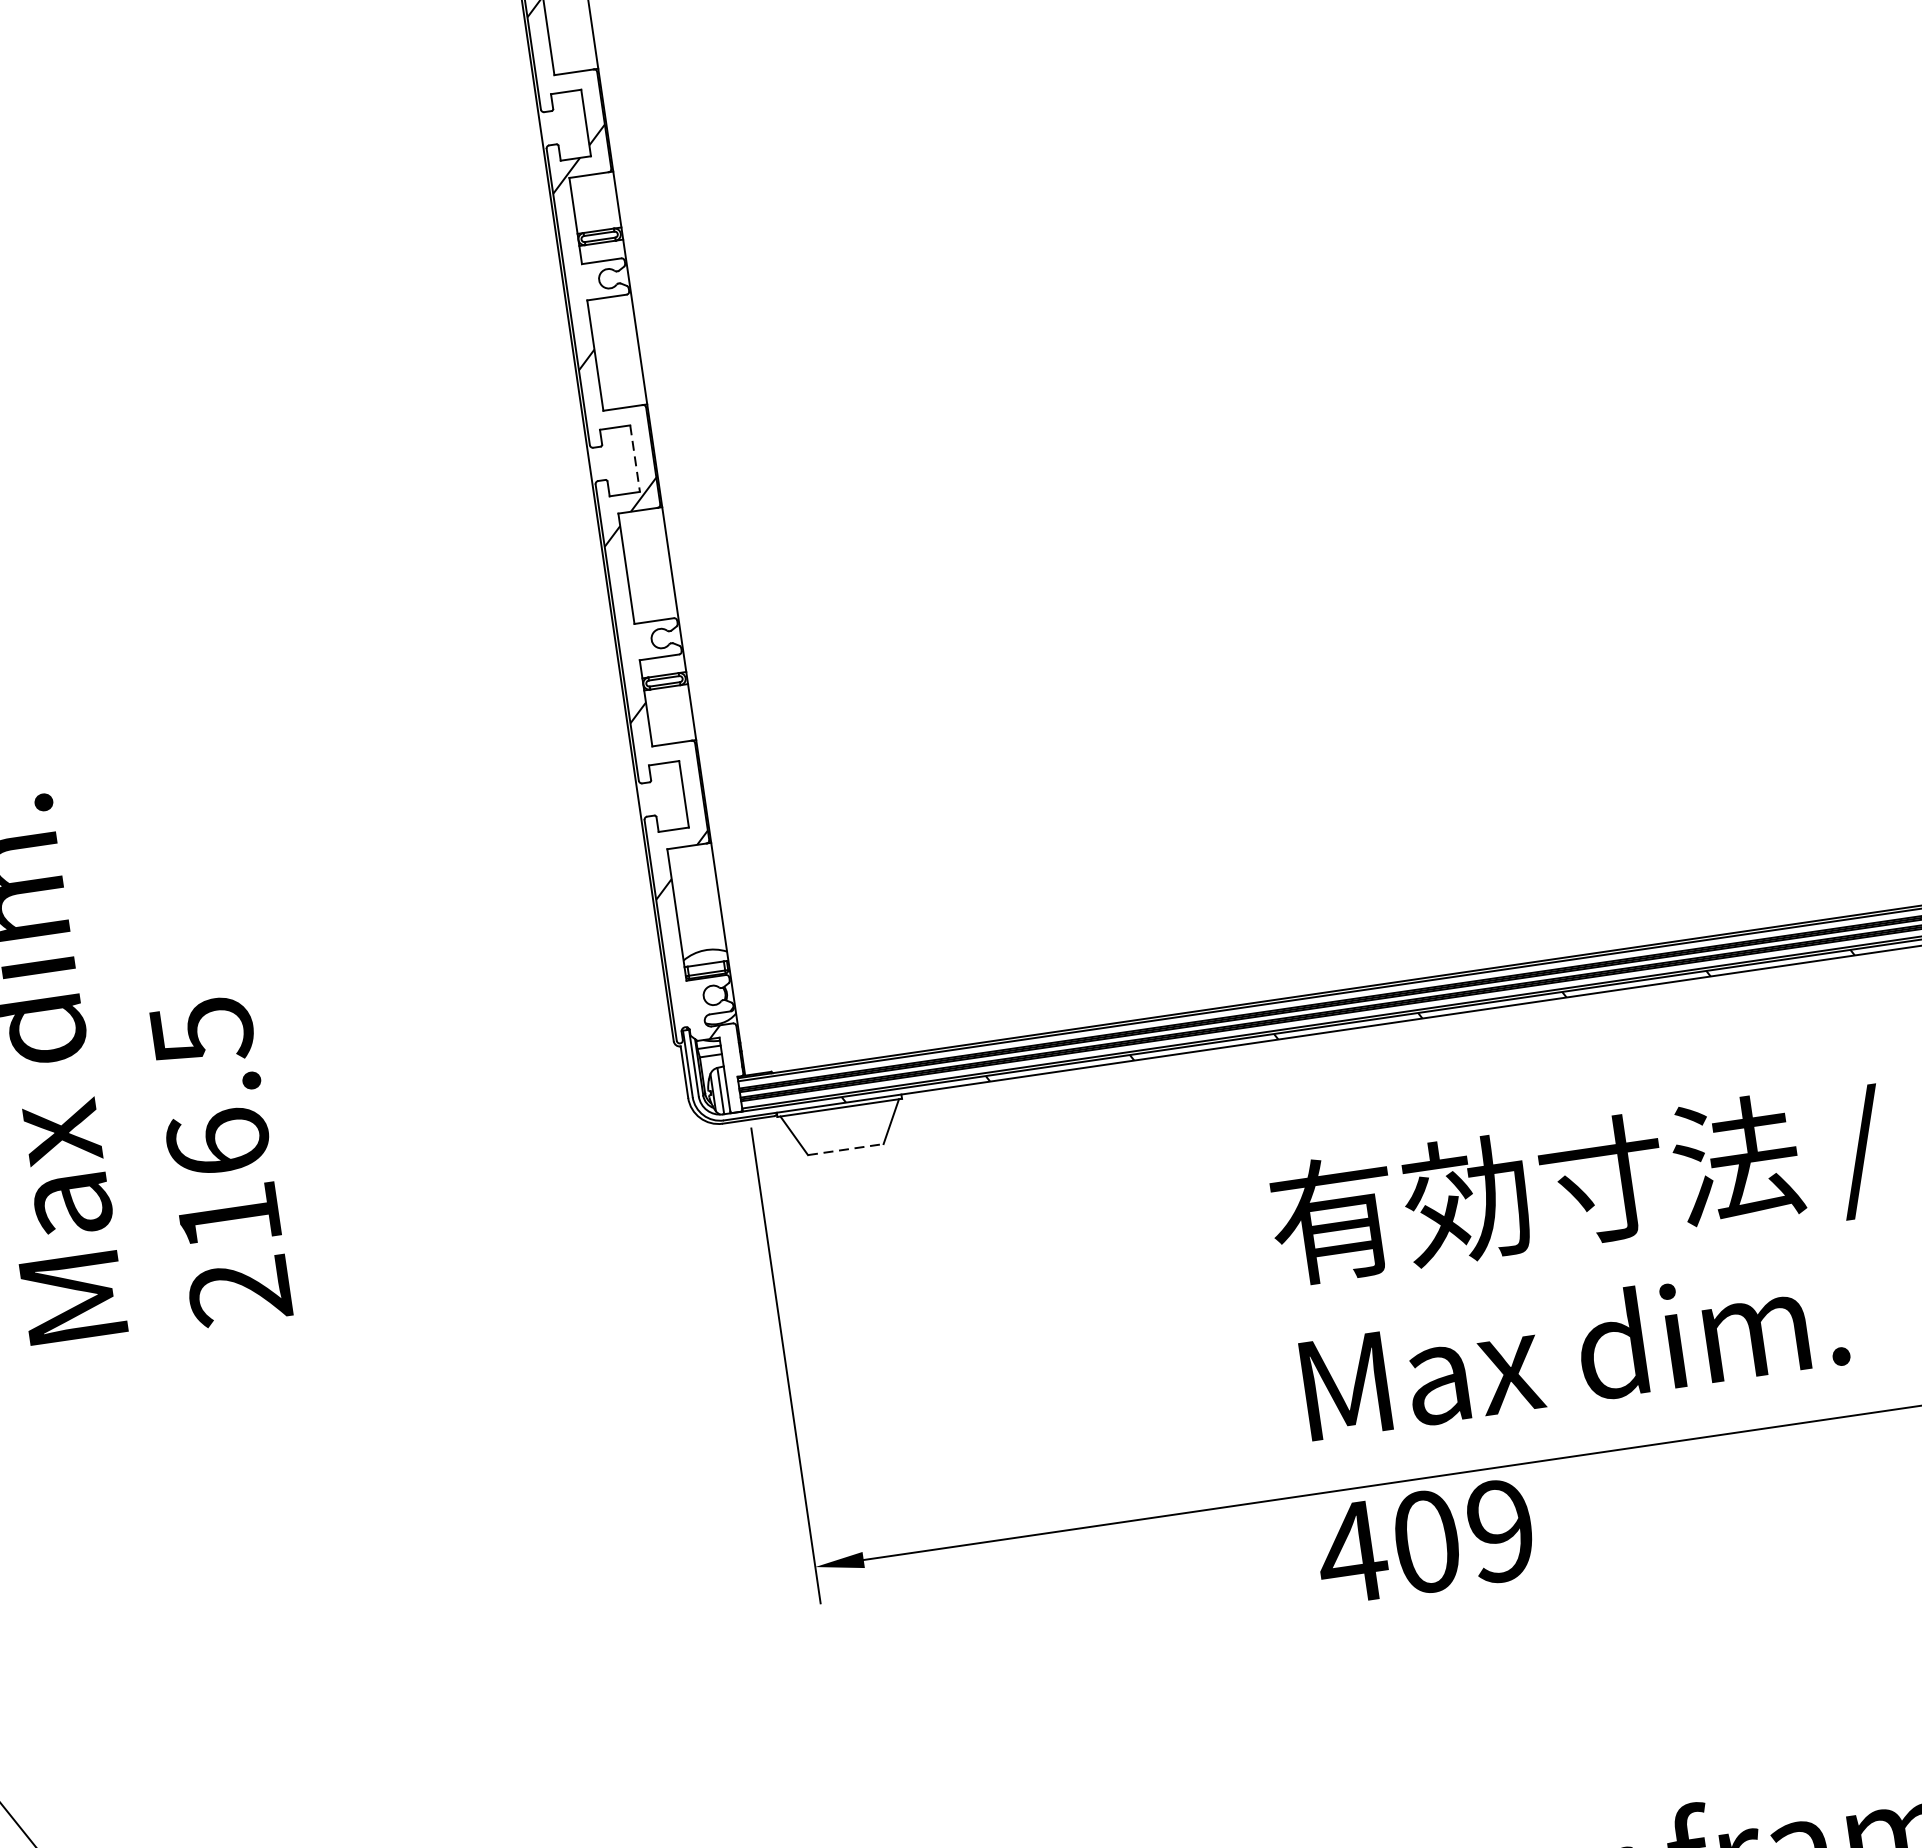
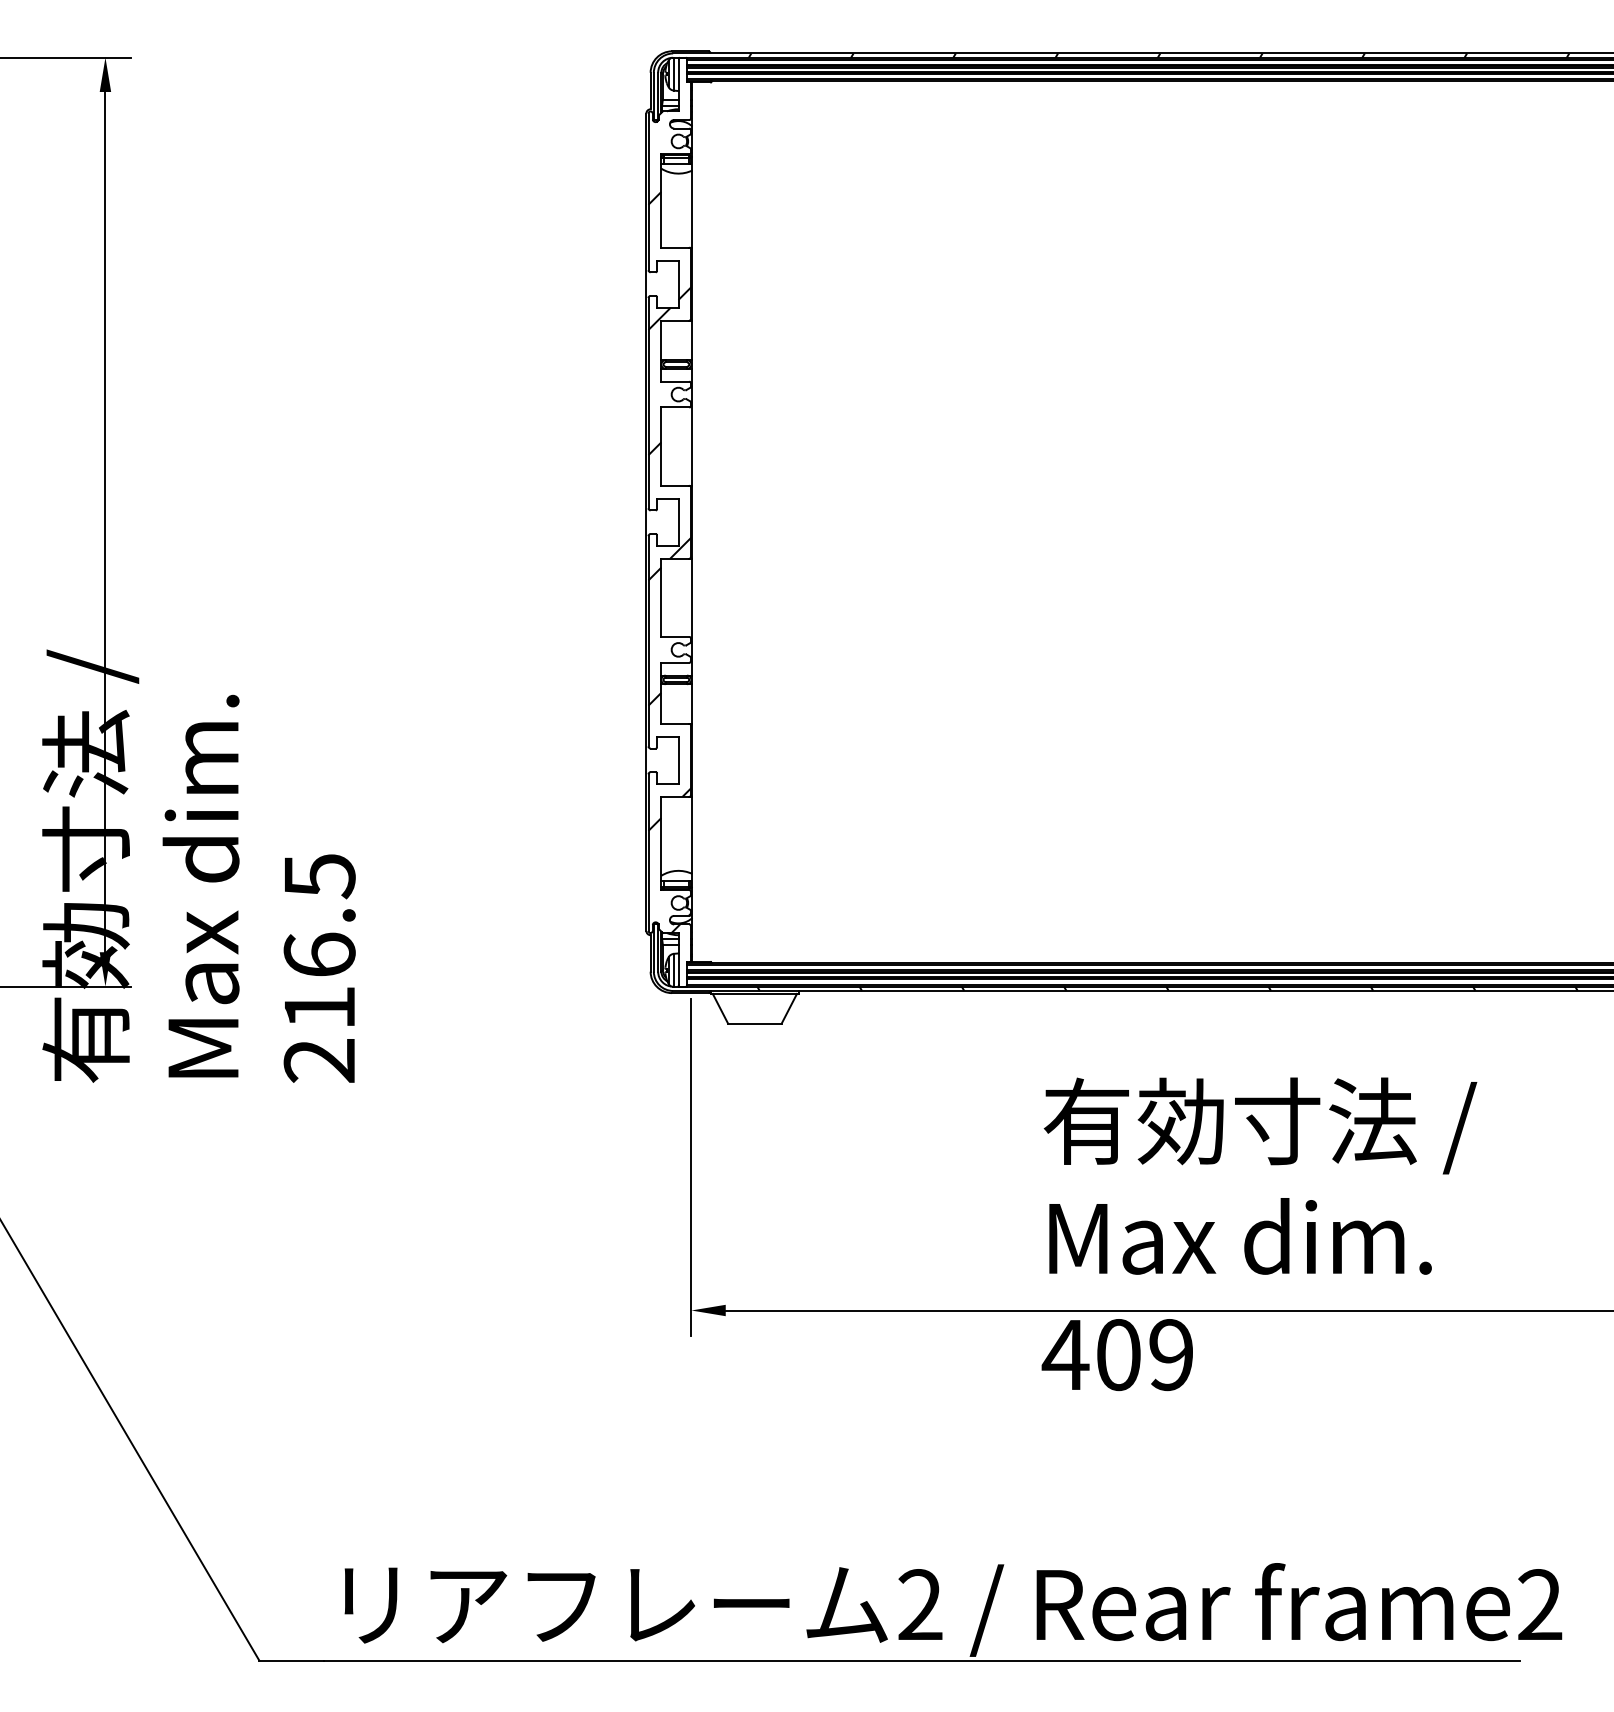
line: (635, 459) -> (678, 522), dashed -> solid
line: (845, 1149) -> (754, 1023), dashed -> solid

